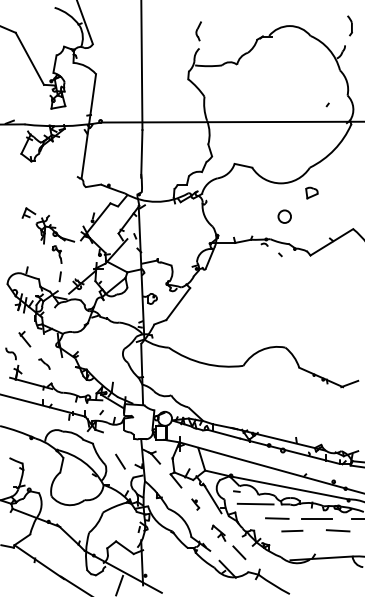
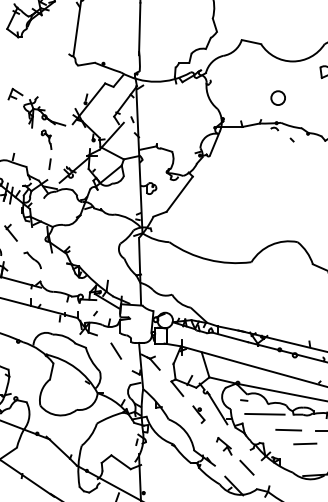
circle: (284, 216) -> (277, 97), moved
part: (44, 364) -> (32, 260), size x1.43
line: (120, 461) -> (116, 350), moved
part: (195, 504) -> (198, 414), size x1.43

